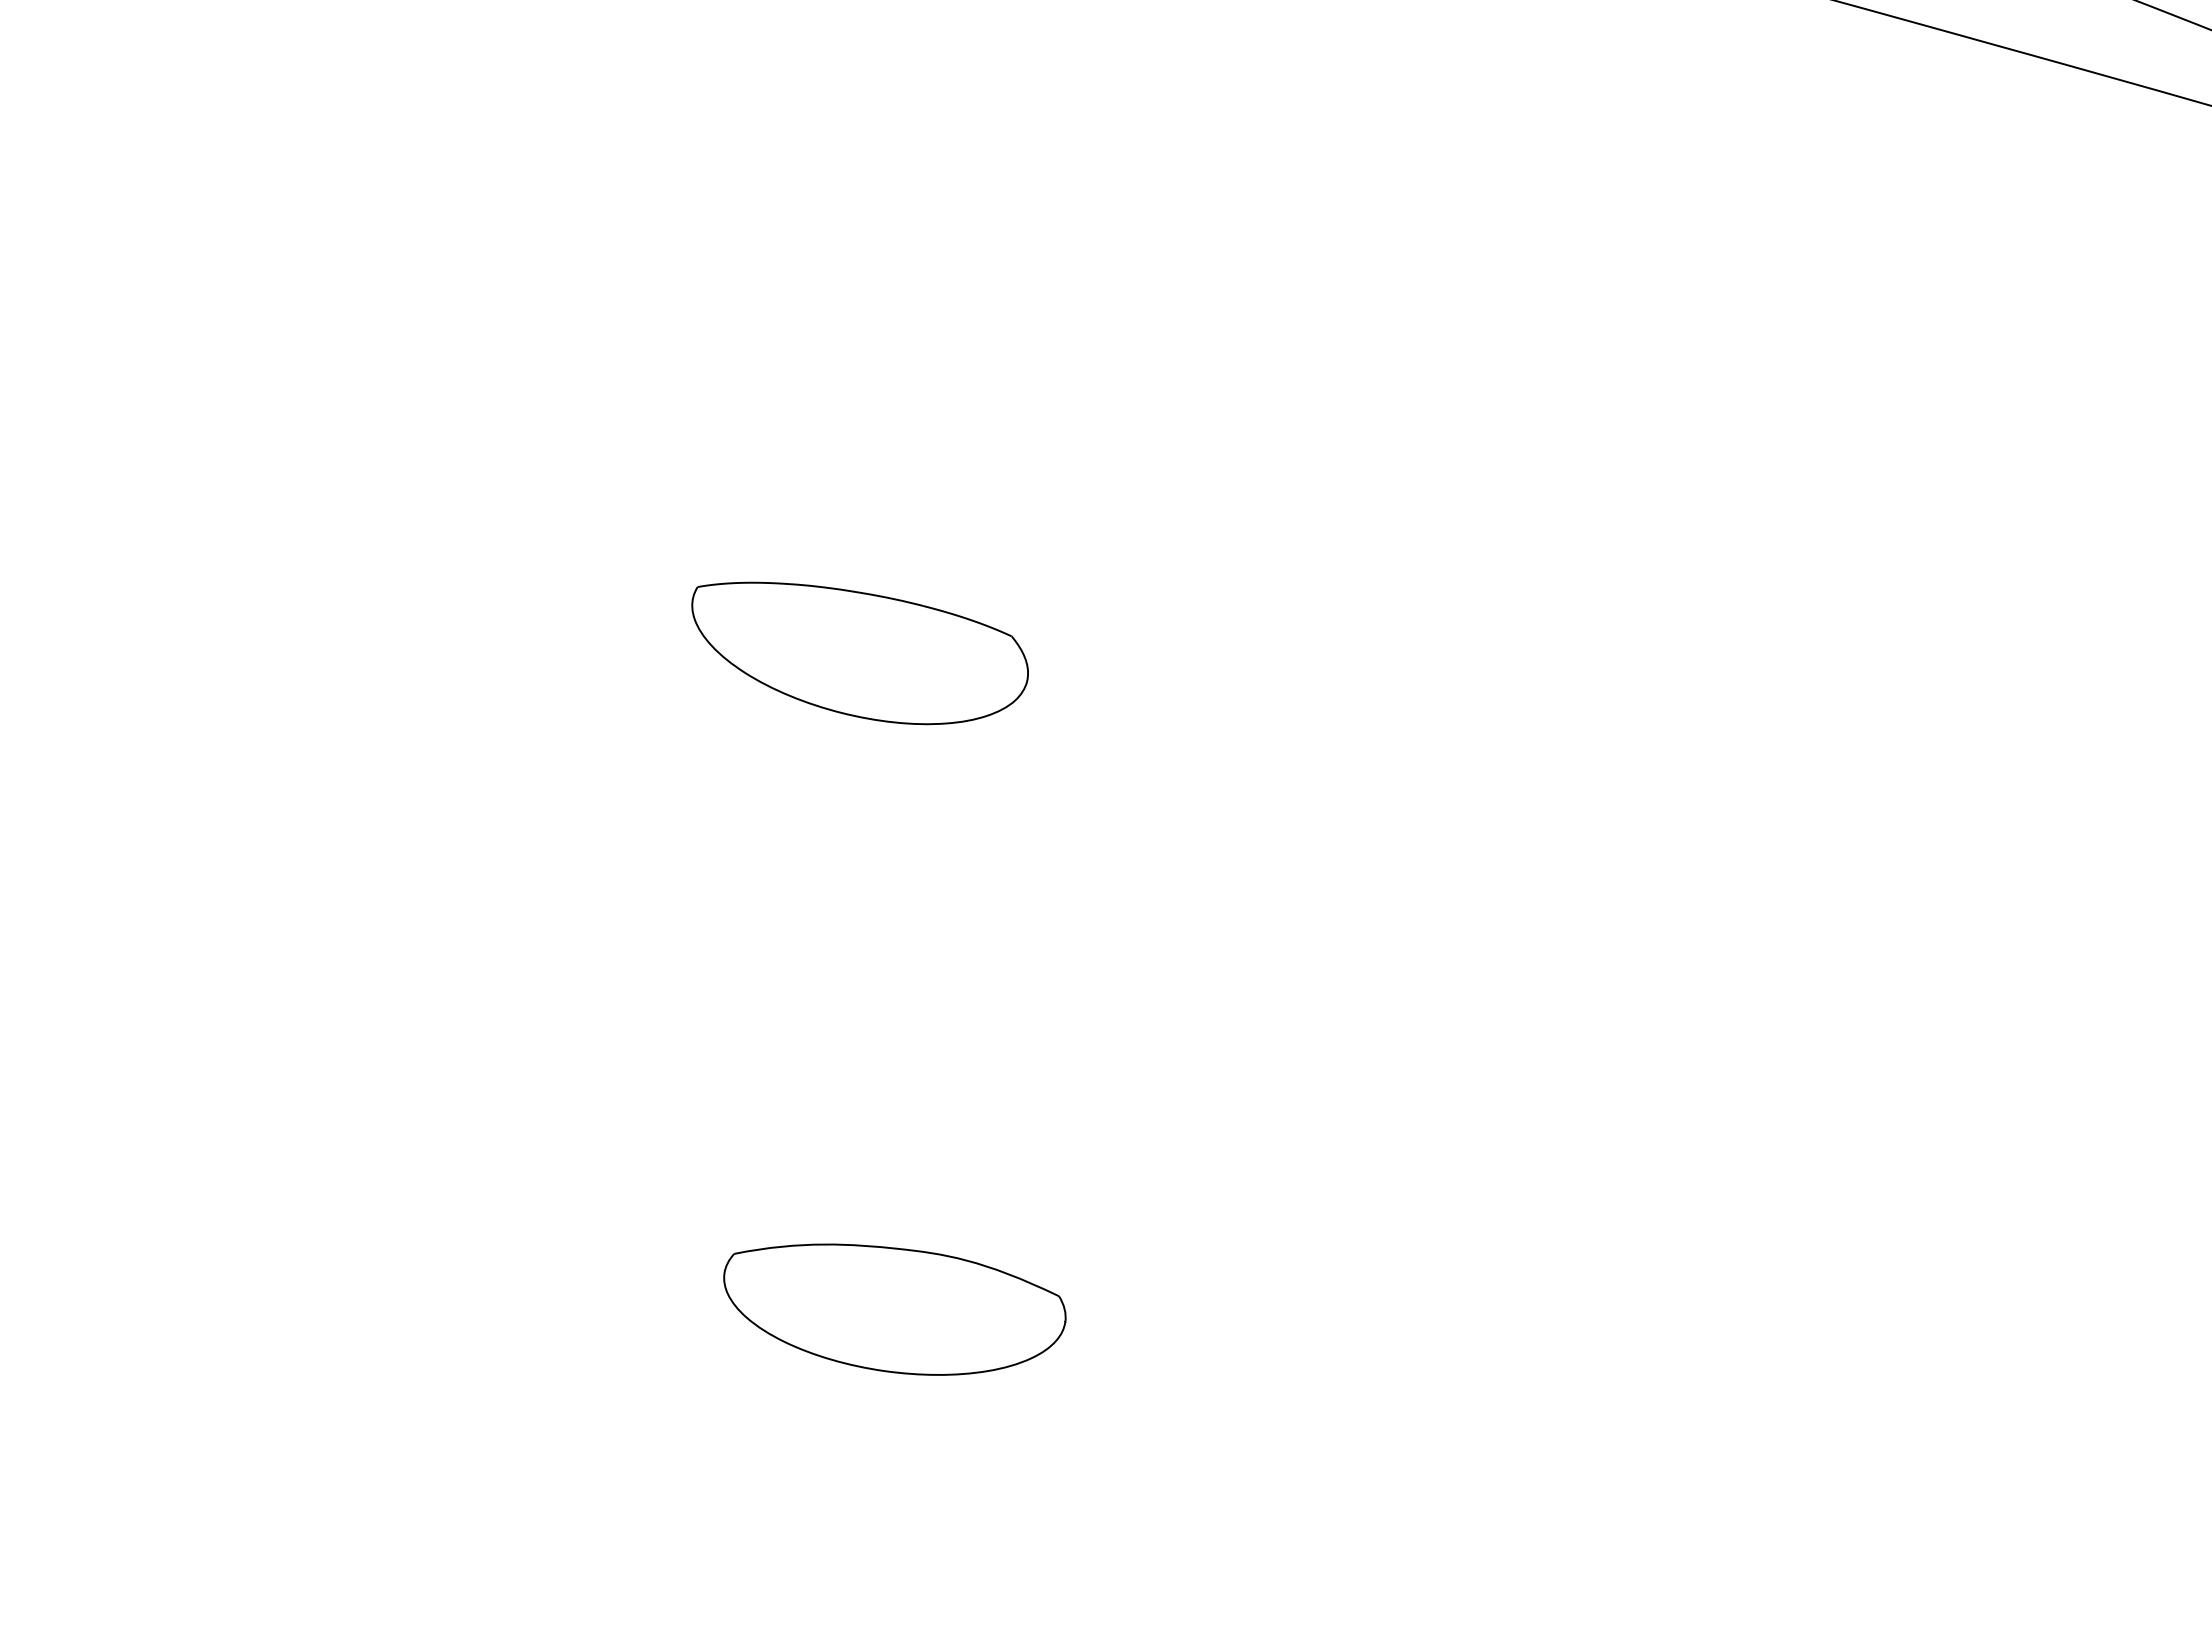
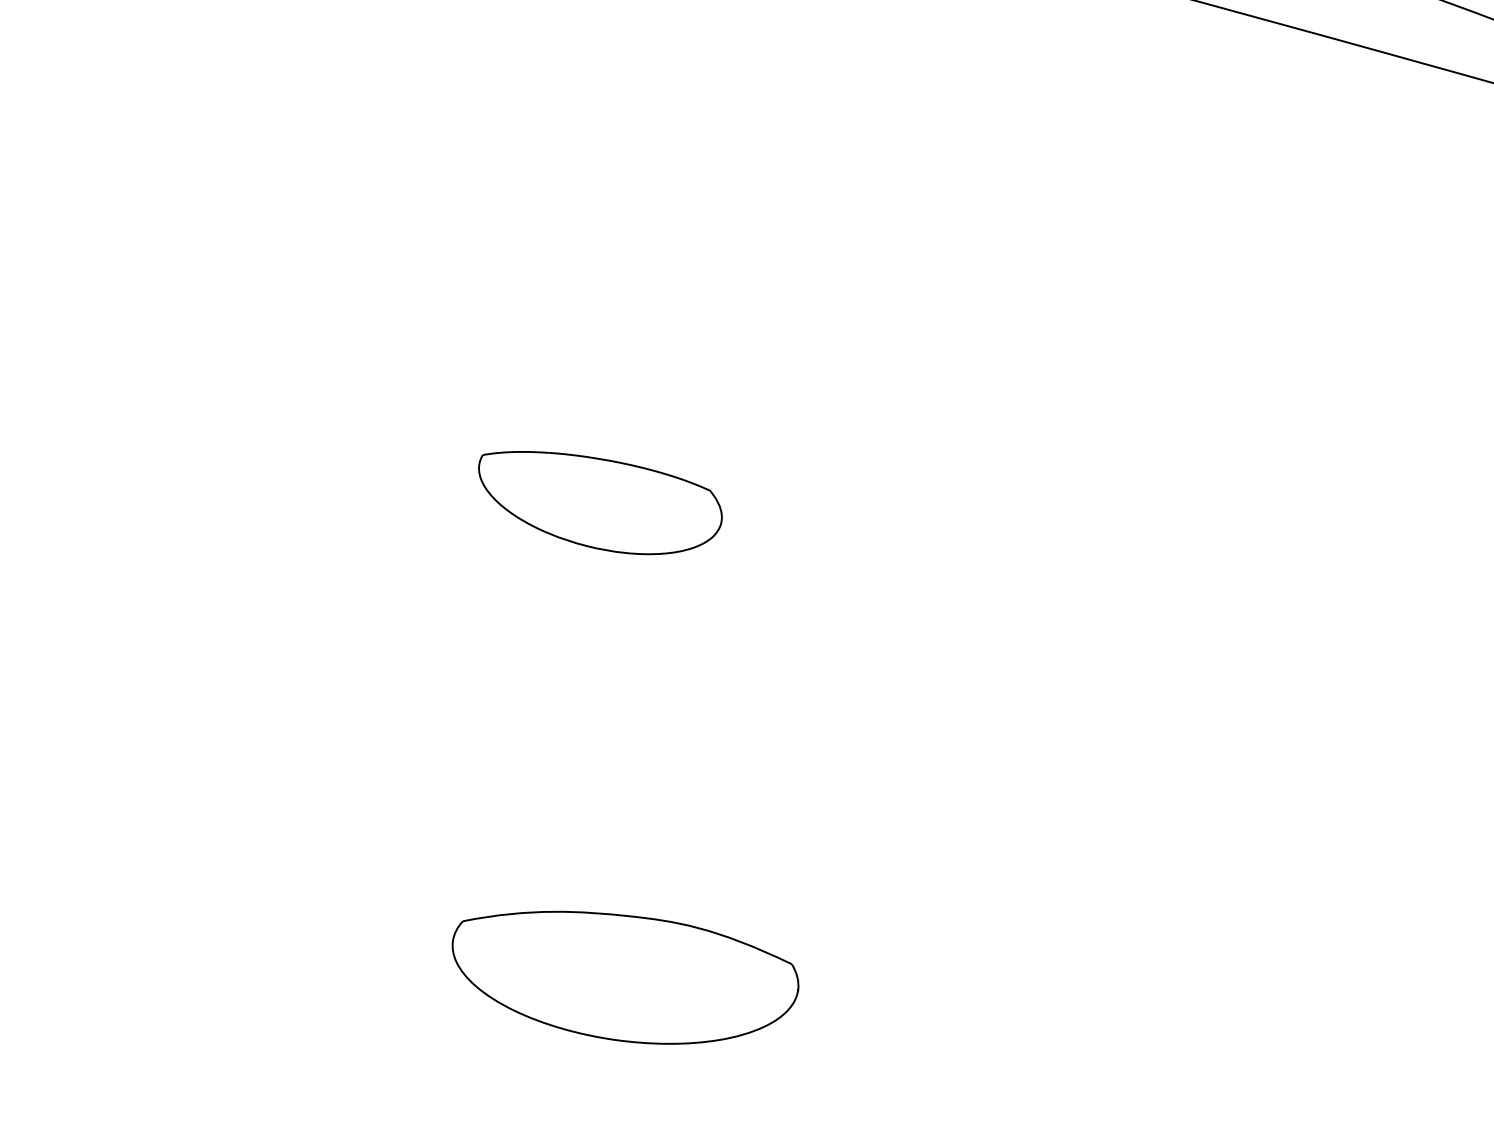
part: (894, 1309) -> (625, 977), size x1.4

